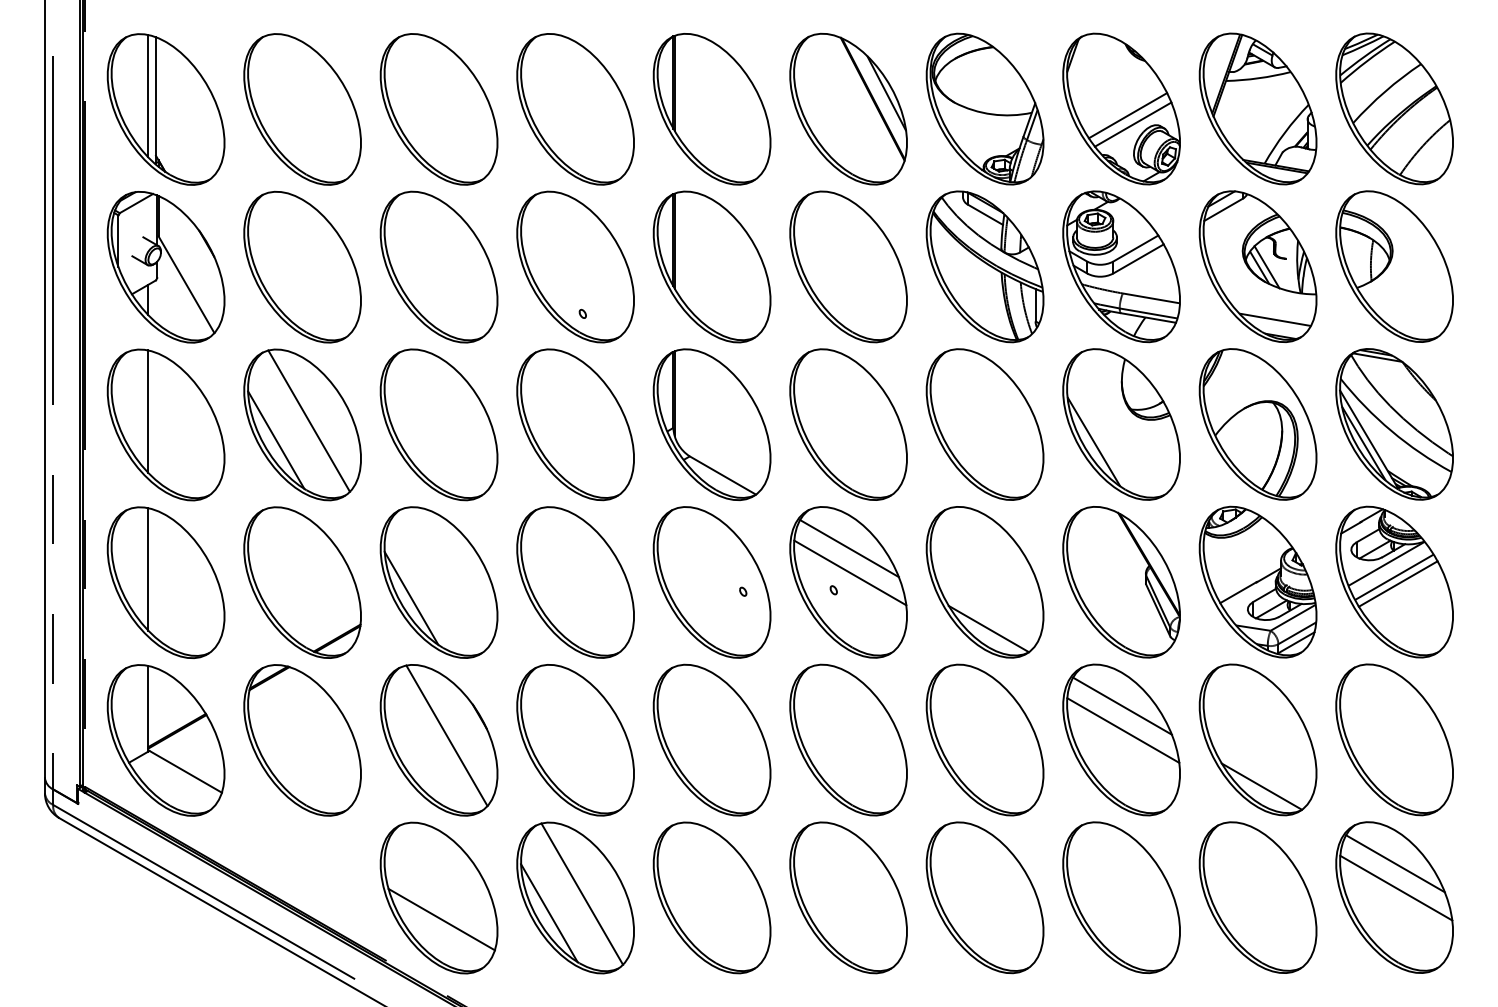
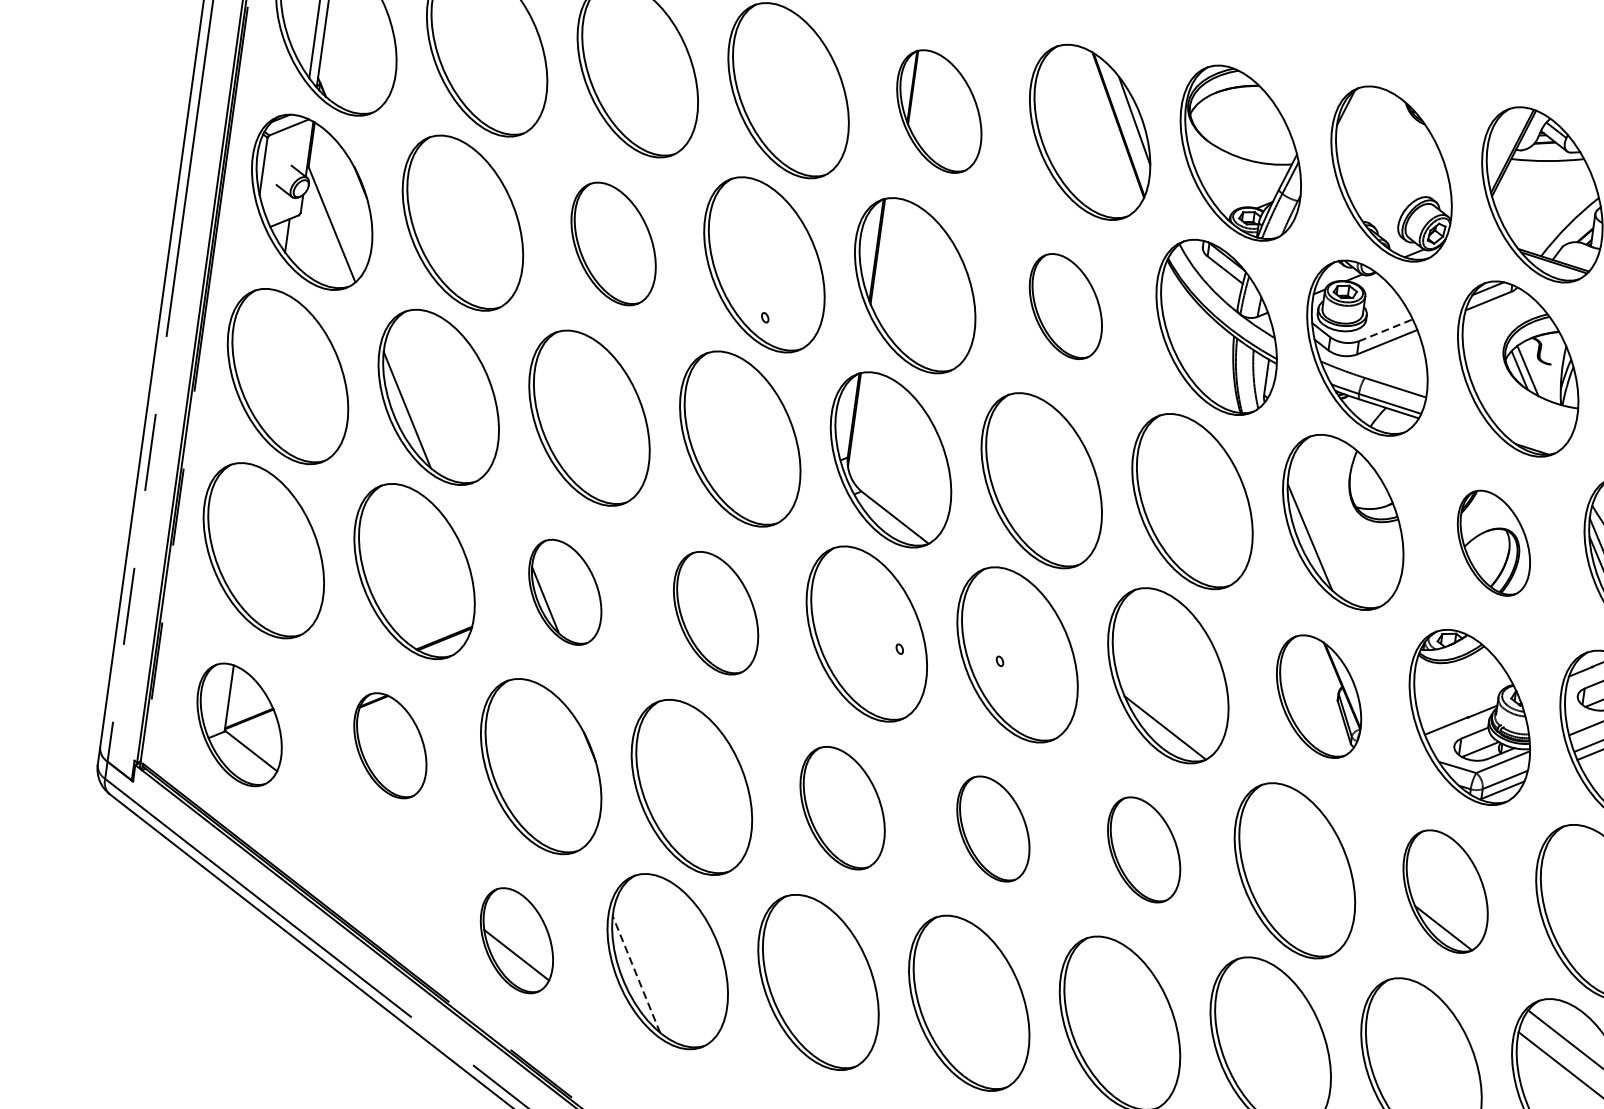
part: (711, 109) -> (938, 111), size x0.7
line: (1127, 115) -> (1397, 182), removed
line: (1132, 124) -> (1401, 192), removed
line: (1136, 248) -> (1386, 330), solid -> dashed
part: (438, 266) -> (613, 243), size x0.7
part: (848, 266) -> (1065, 306), size x0.6
line: (1275, 319) -> (1529, 430), removed
line: (148, 411) -> (270, 358), removed
line: (308, 420) -> (445, 393), removed
part: (1257, 424) -> (1493, 543), size x0.6
line: (849, 548) -> (1023, 617), removed
line: (148, 569) -> (246, 533), removed
line: (850, 572) -> (1021, 644), removed
part: (438, 582) -> (564, 592), size x0.6
part: (575, 582) -> (715, 613), size x0.7
part: (1121, 582) -> (1318, 696), size x0.7
line: (1122, 705) -> (1301, 832), removed
line: (1123, 730) -> (1298, 860), removed
line: (446, 735) -> (550, 762), removed
part: (711, 739) -> (842, 807), size x0.7
part: (848, 739) -> (993, 828), size x0.6
part: (984, 739) -> (1143, 849), size x0.6
part: (1257, 739) -> (1445, 891), size x0.7
part: (165, 740) -> (238, 724), size x0.7
part: (302, 740) -> (390, 745), size x0.6
line: (582, 893) -> (676, 957), removed
part: (438, 897) -> (516, 940), size x0.6
line: (549, 913) -> (636, 974), solid -> dashed

